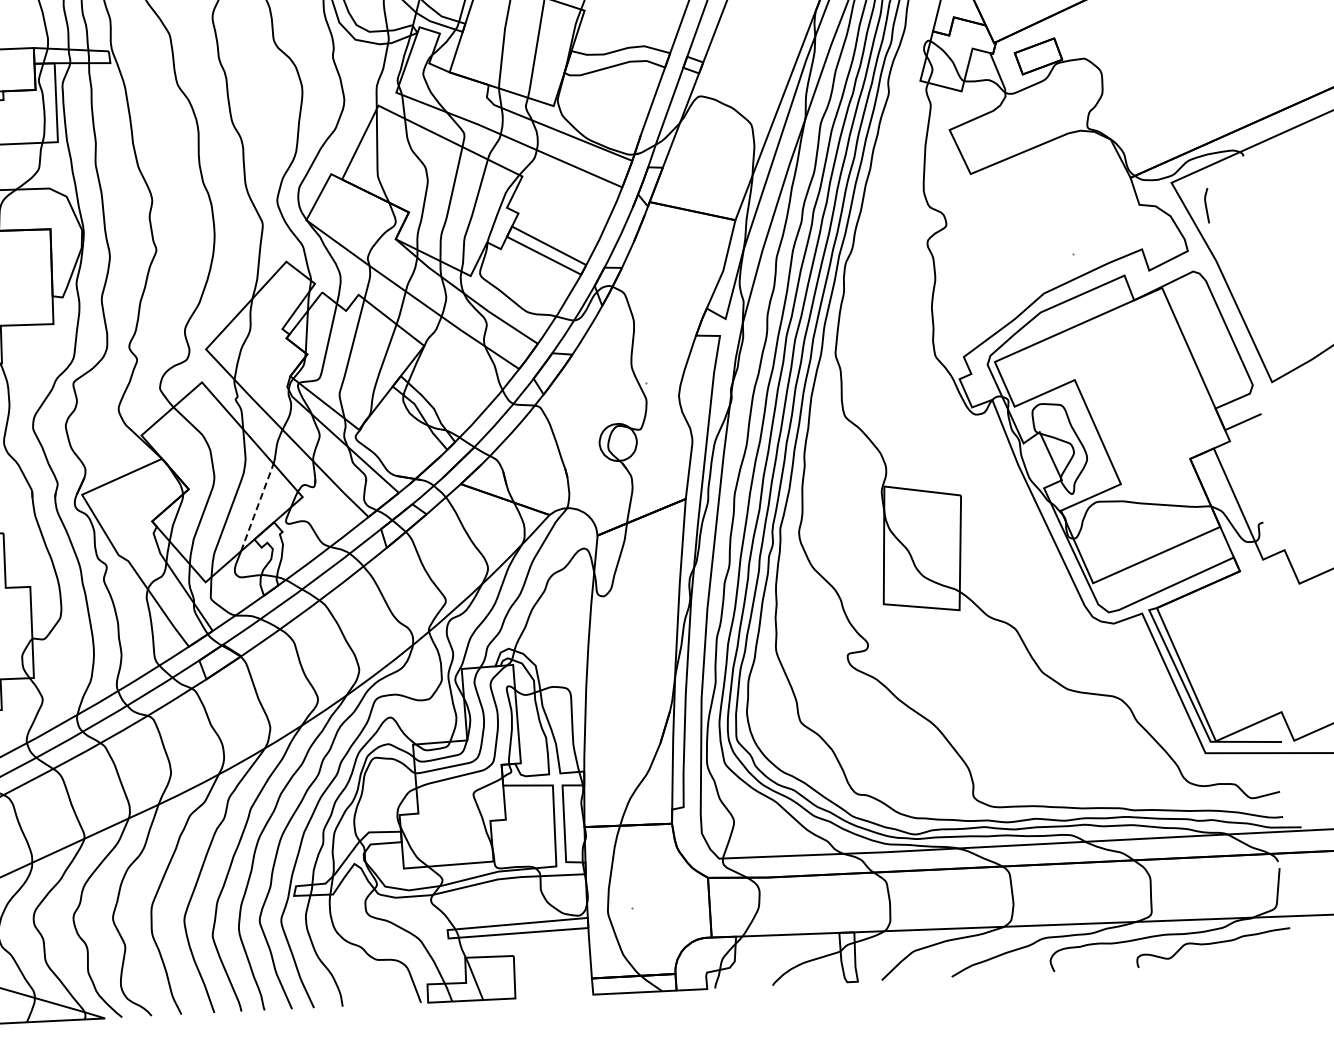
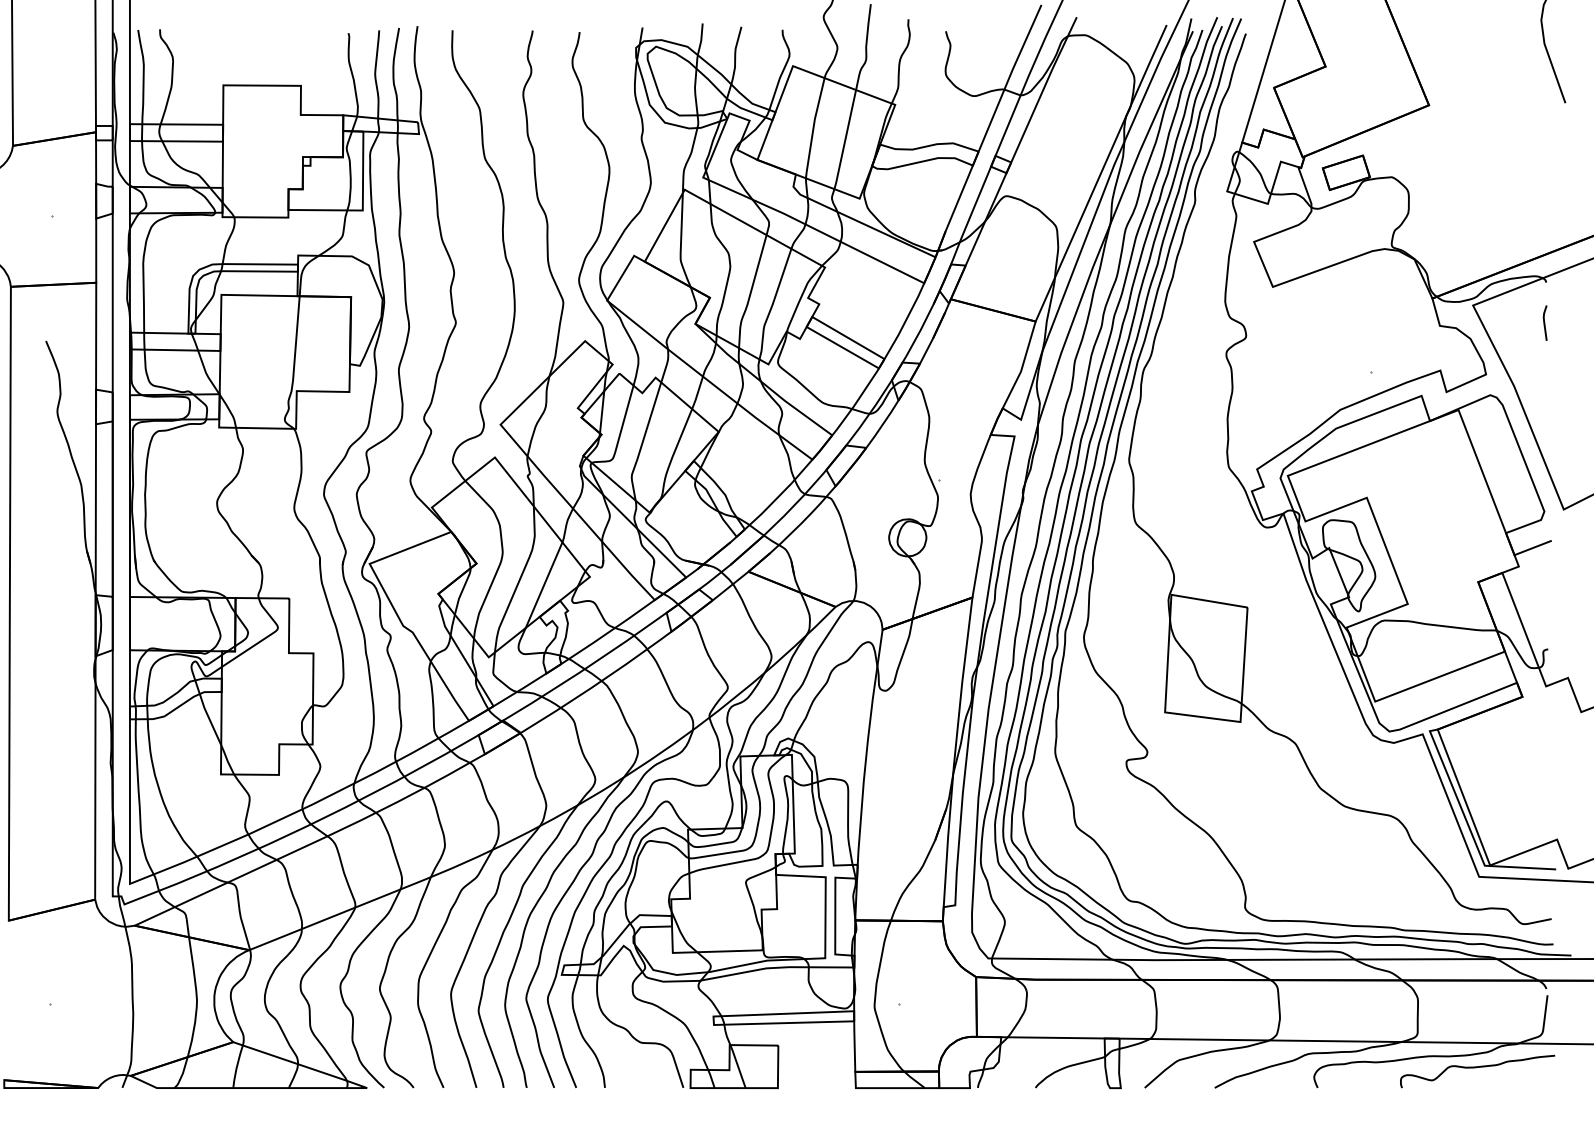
line: (1206, 205) -> (1544, 322), moved
line: (257, 507) -> (544, 585), dashed -> solid

